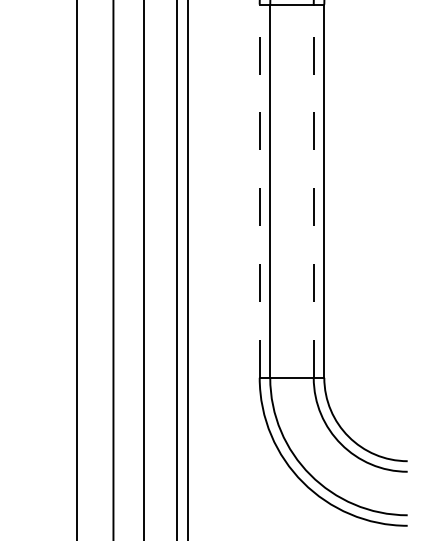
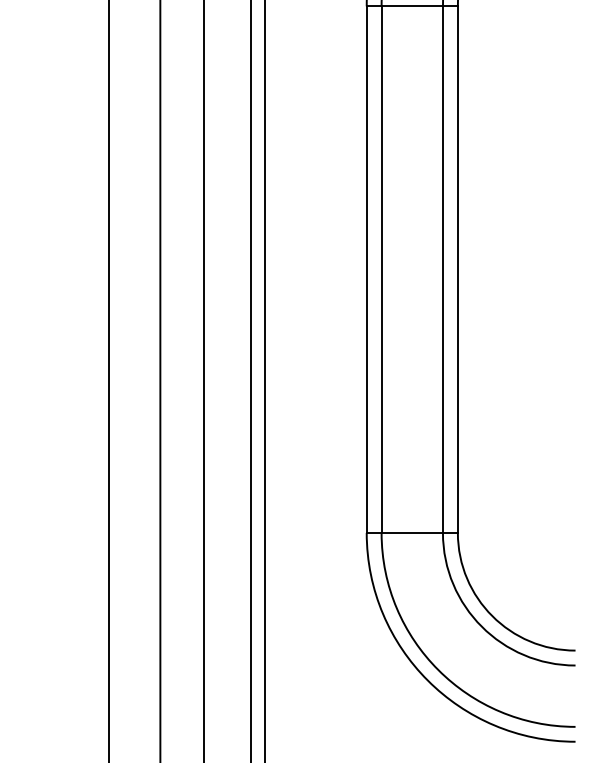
line: (259, 191) -> (366, 269), dashed -> solid
line: (313, 191) -> (442, 269), dashed -> solid

